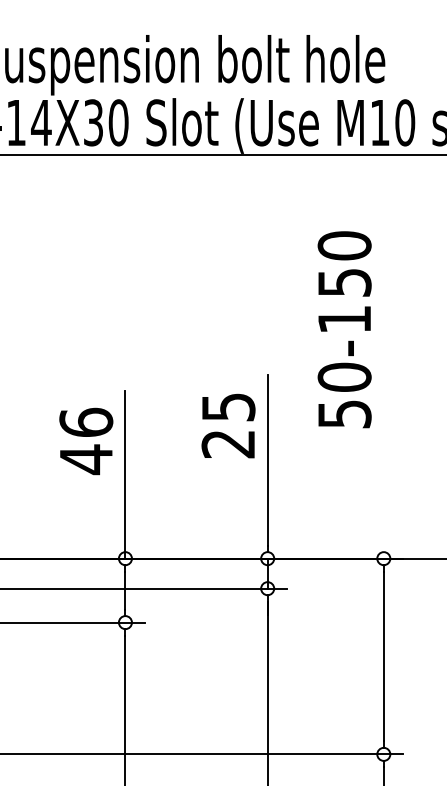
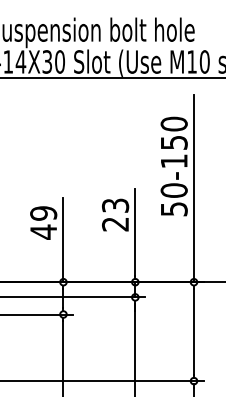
line: (384, 373) -> (194, 188), added
text: (226, 406) -> (114, 205), 25 -> 23
text: (85, 422) -> (43, 213), 46 -> 49

